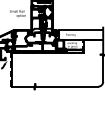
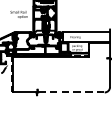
line: (67, 86) -> (71, 92), solid -> dashed

